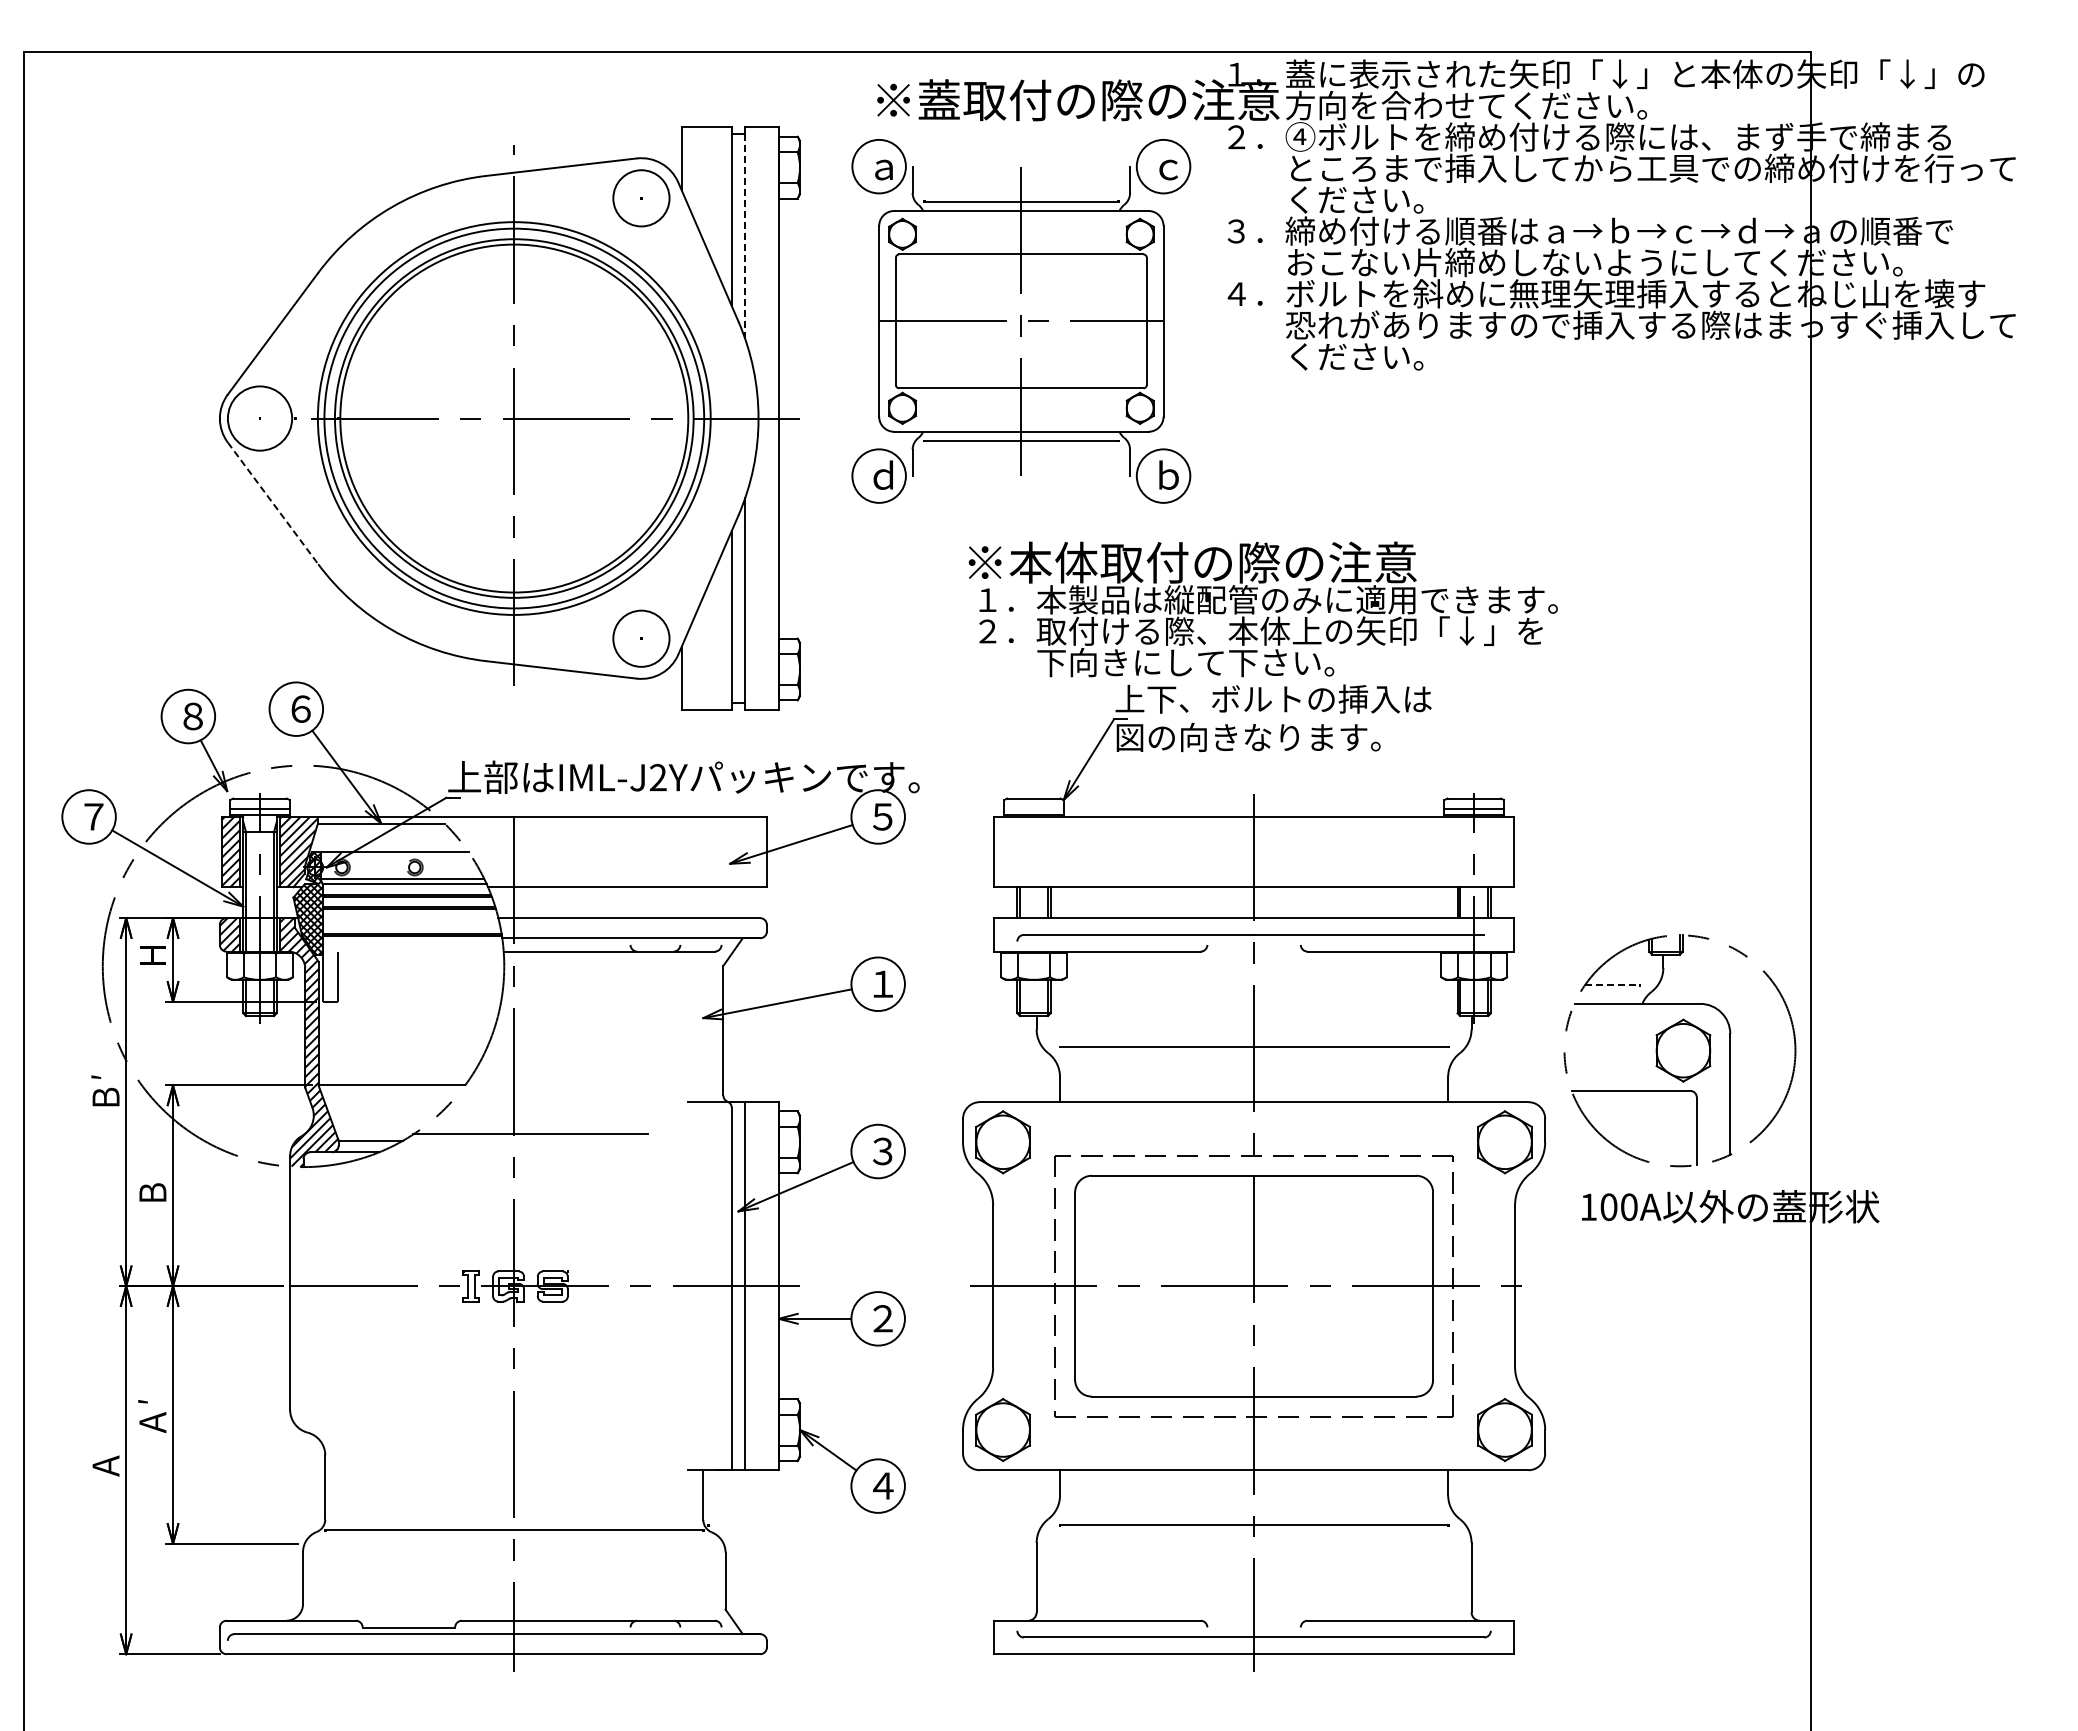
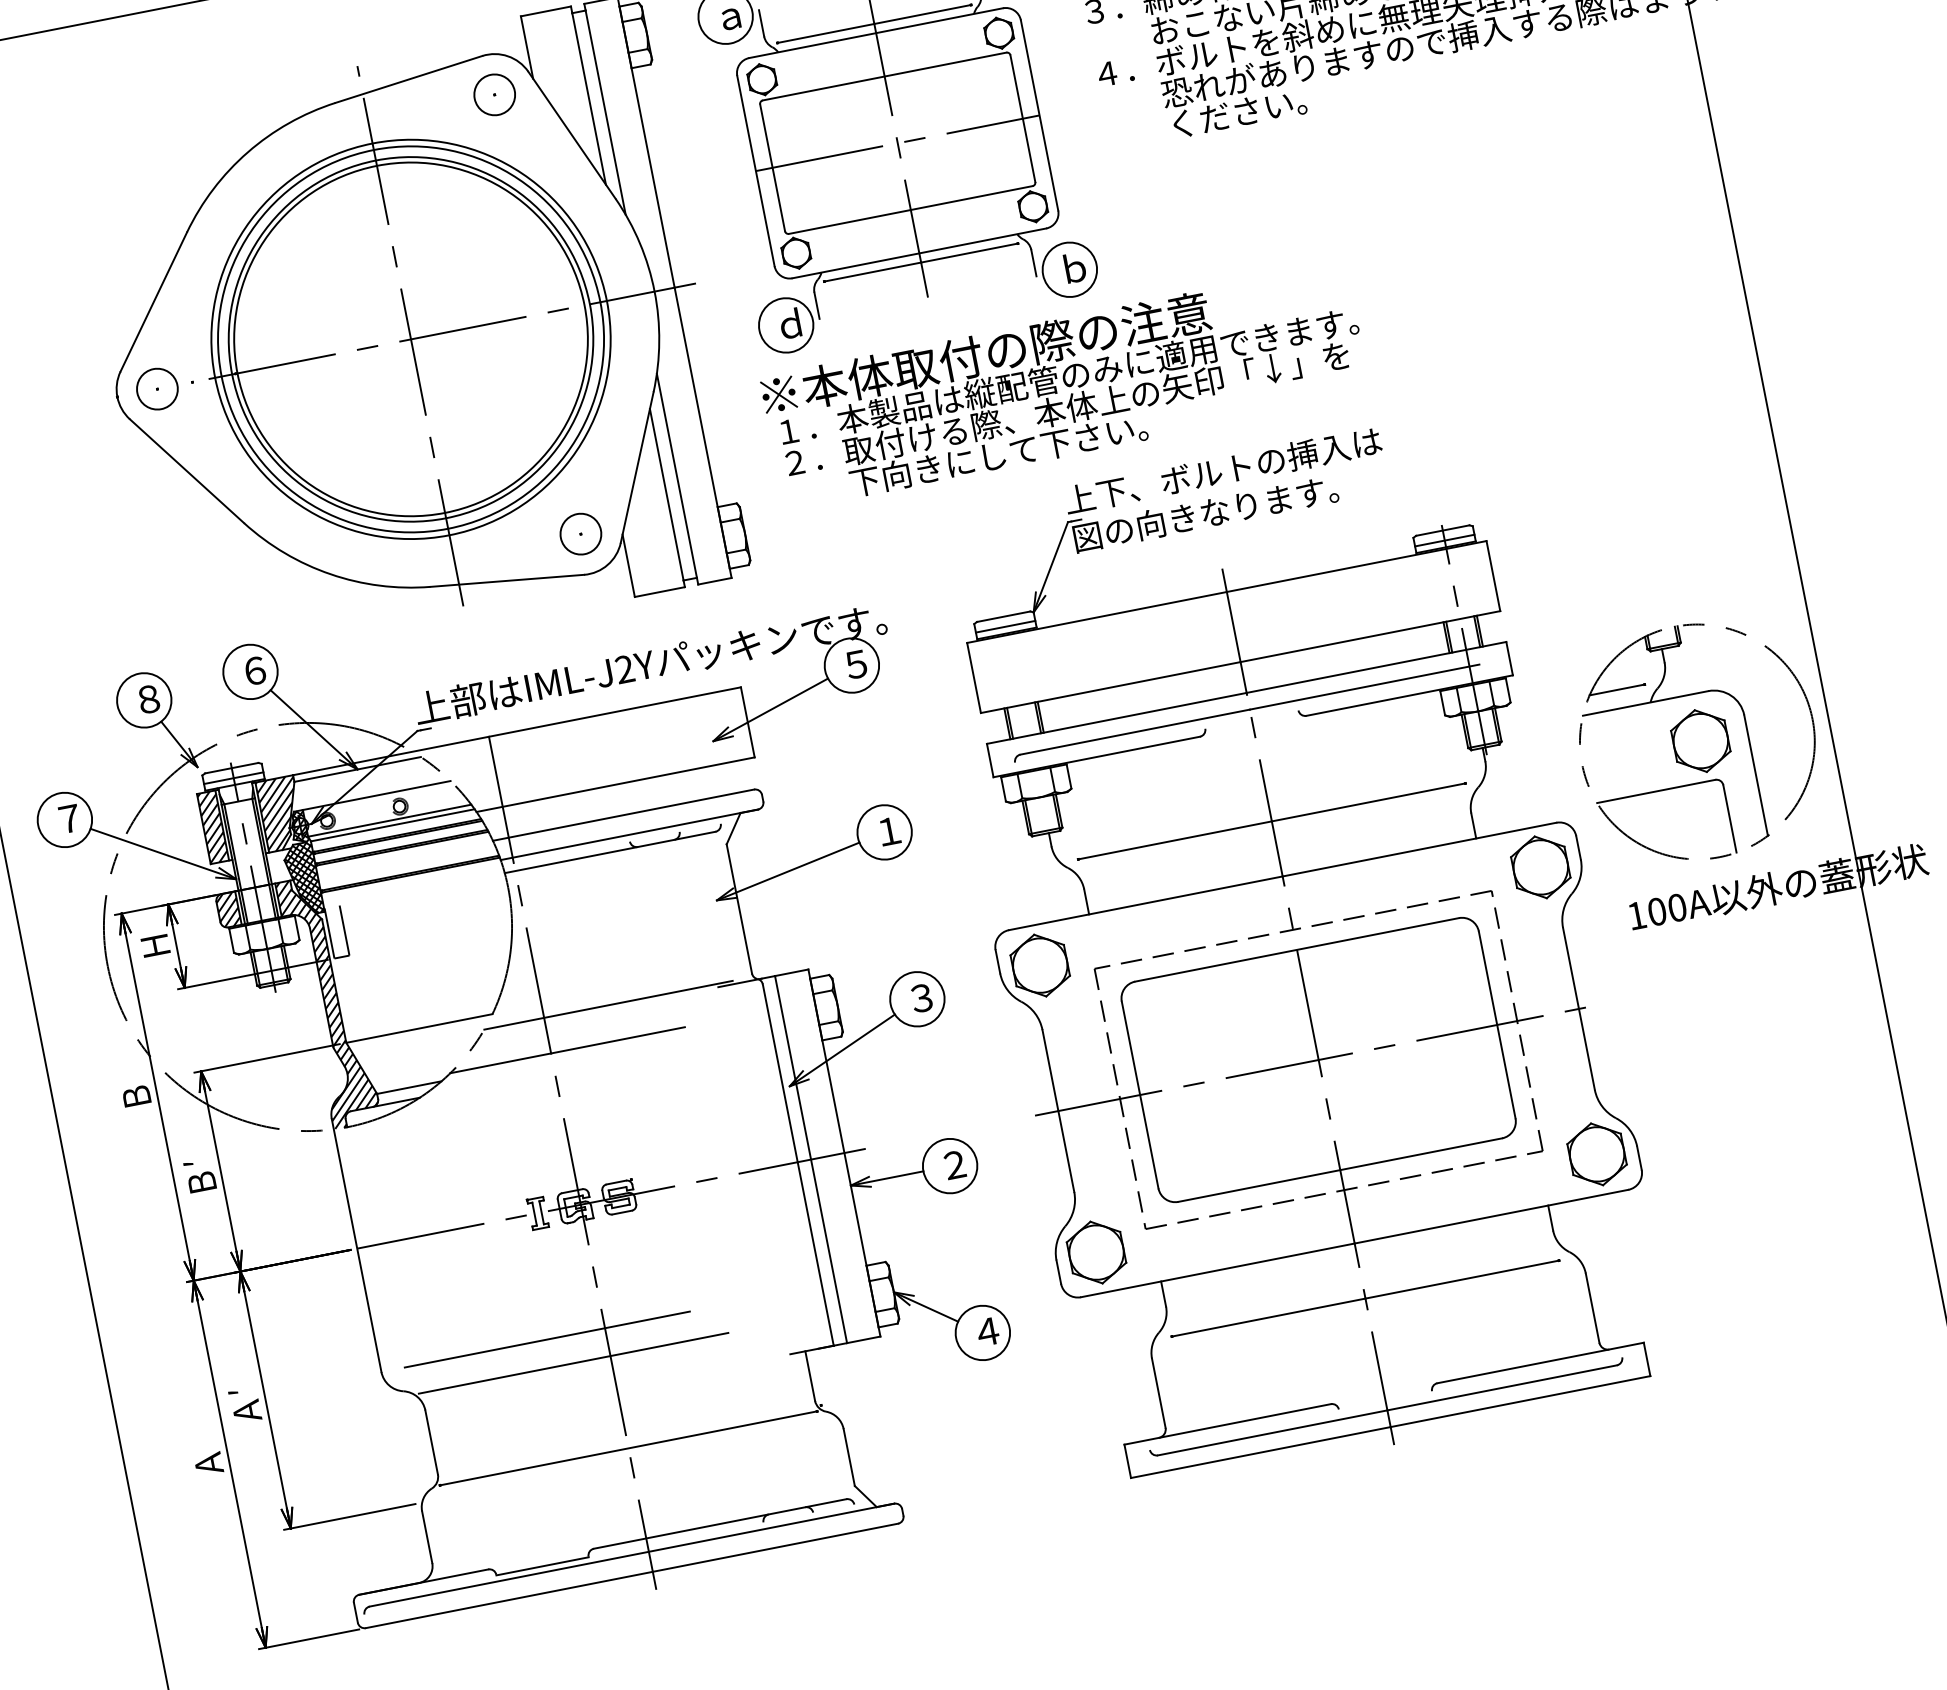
circle: (641, 198) -> (494, 95), size x0.71
line: (745, 236) -> (605, 112), dashed -> solid
circle: (259, 418) -> (156, 389), size x0.62
line: (273, 503) -> (187, 471), dashed -> solid
text: (1262, 609) -> (1064, 387), moved
circle: (641, 638) -> (580, 533), size x0.71
line: (1033, 808) -> (1005, 626), added
line: (1612, 985) -> (1617, 689), dashed -> solid
text: (96, 1076) -> (123, 1077), Ｂ′ -> Ｂ
line: (578, 1098) -> (608, 1005), added
text: (142, 1172) -> (187, 1164), Ｂ -> Ｂ′
line: (456, 1409) -> (547, 1339), added
line: (477, 1437) -> (573, 1362), added

